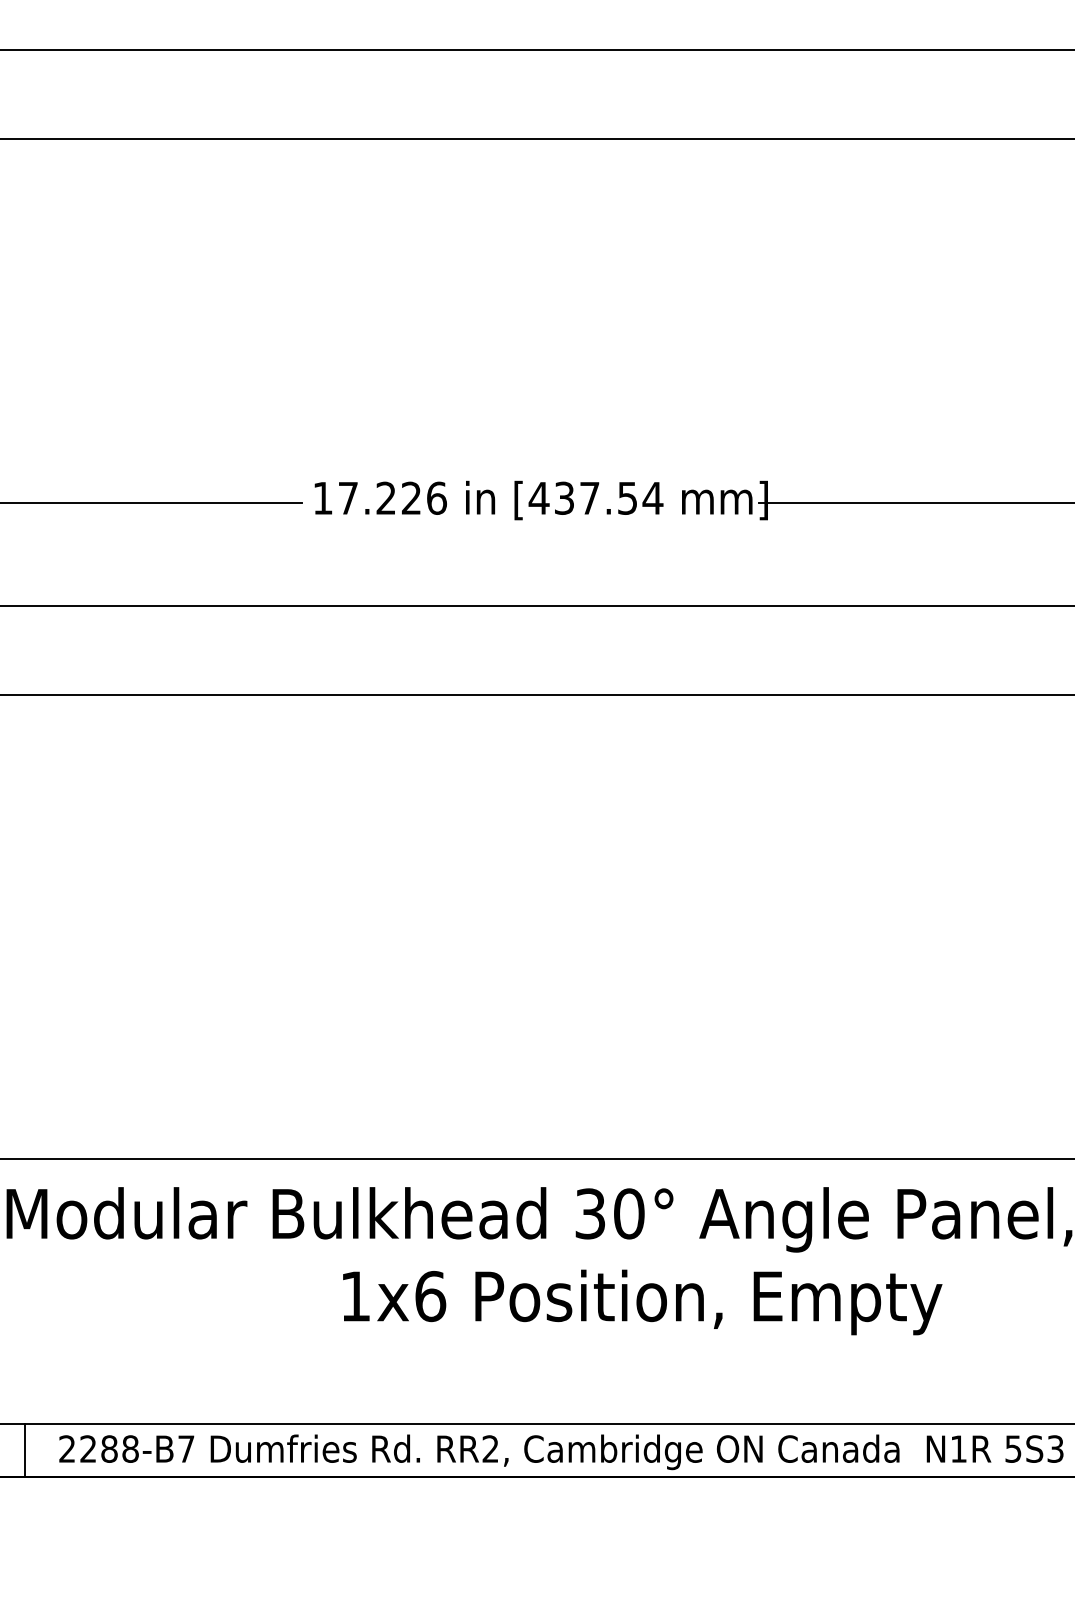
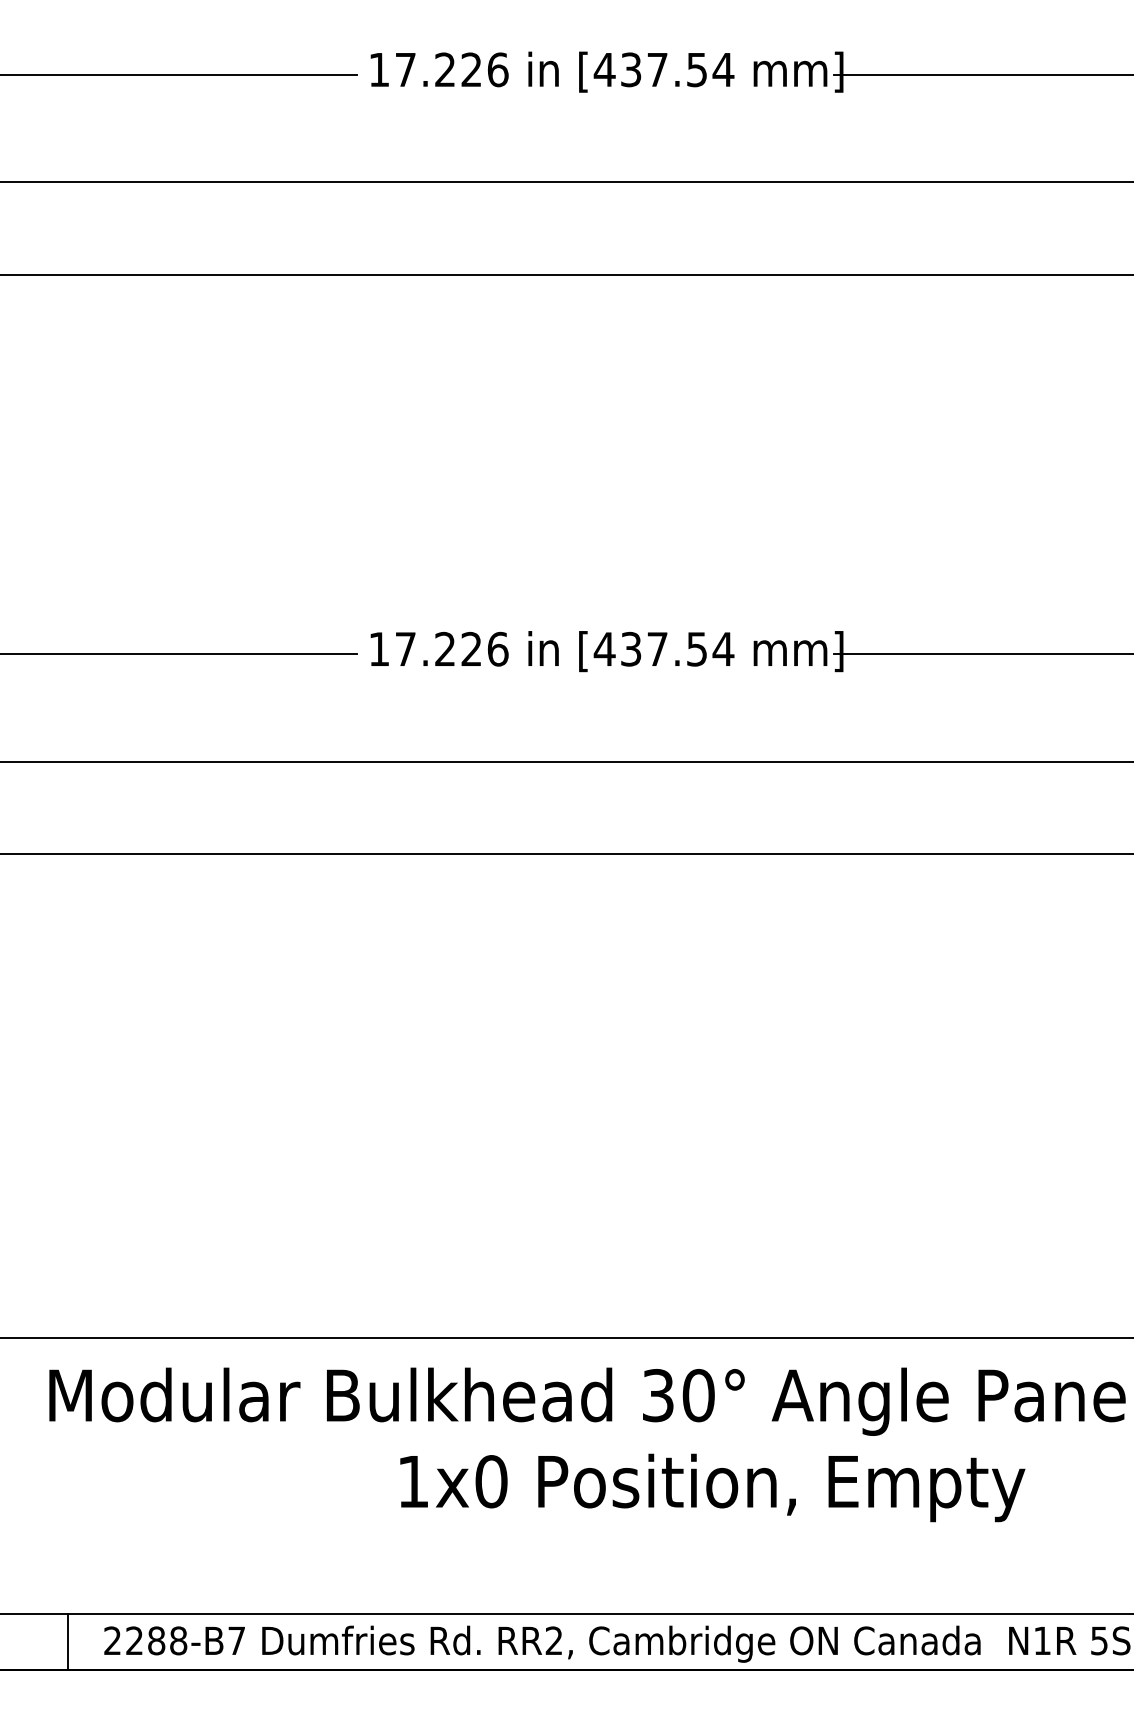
text: (430, 1296) -> (491, 1481), 1x6 -> 1x0

